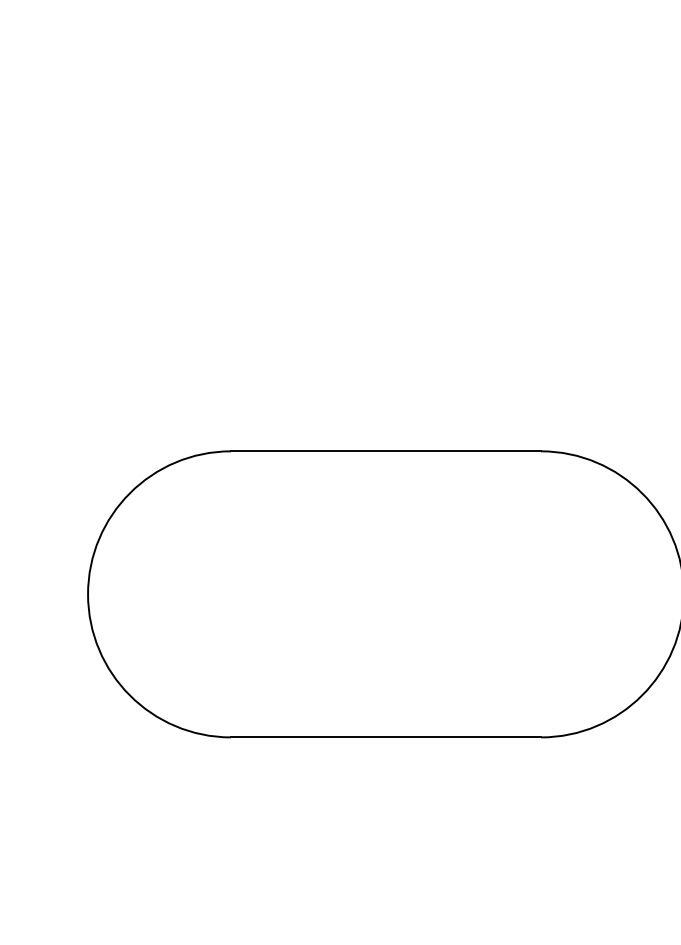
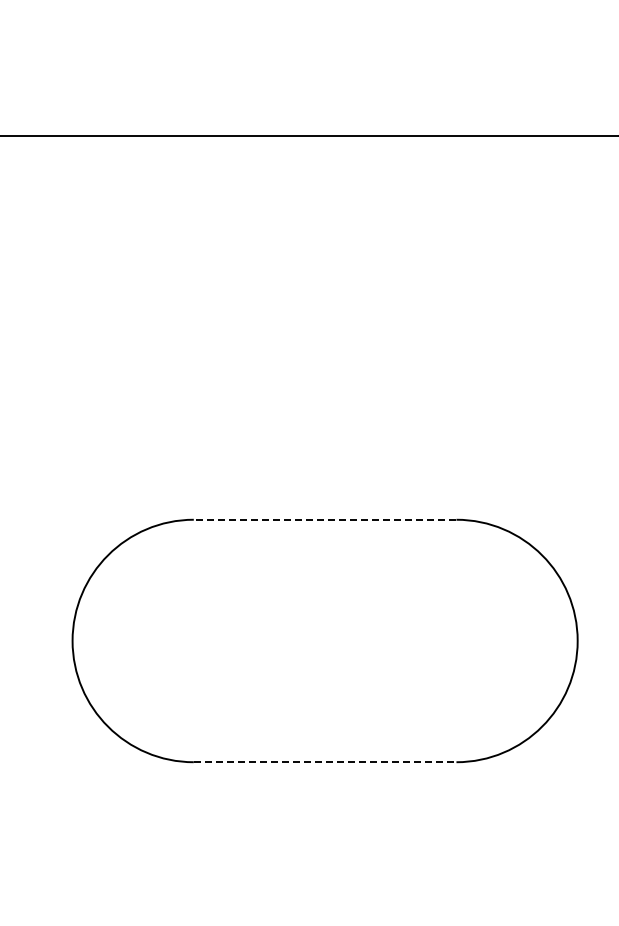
line: (385, 451) -> (324, 519), solid -> dashed
line: (386, 737) -> (325, 762), solid -> dashed

